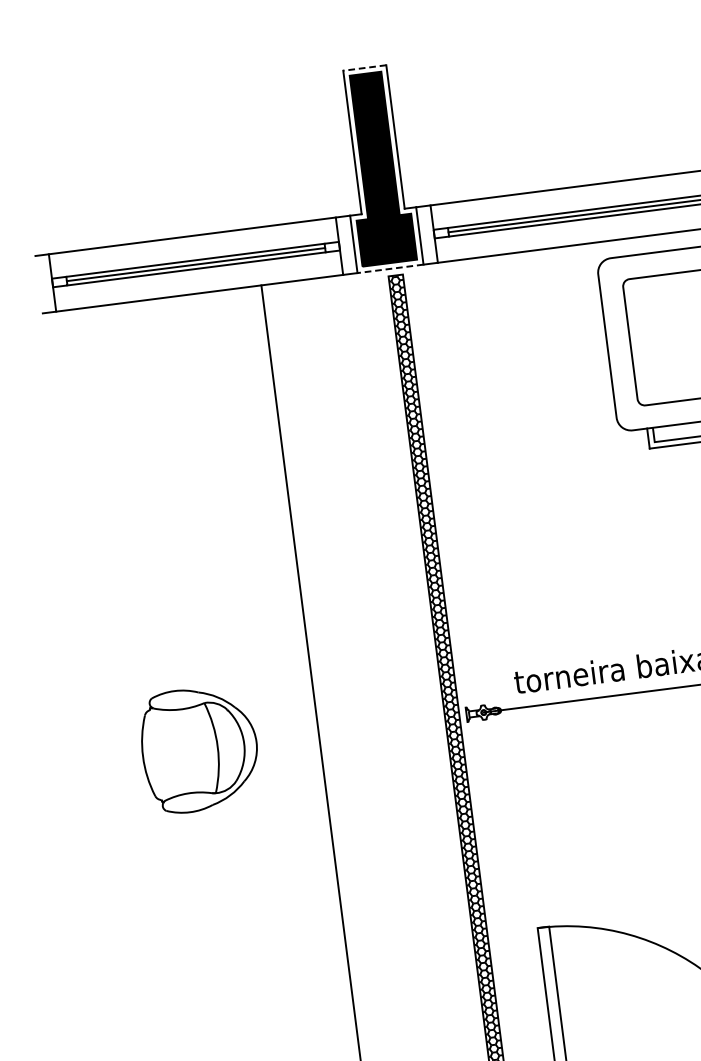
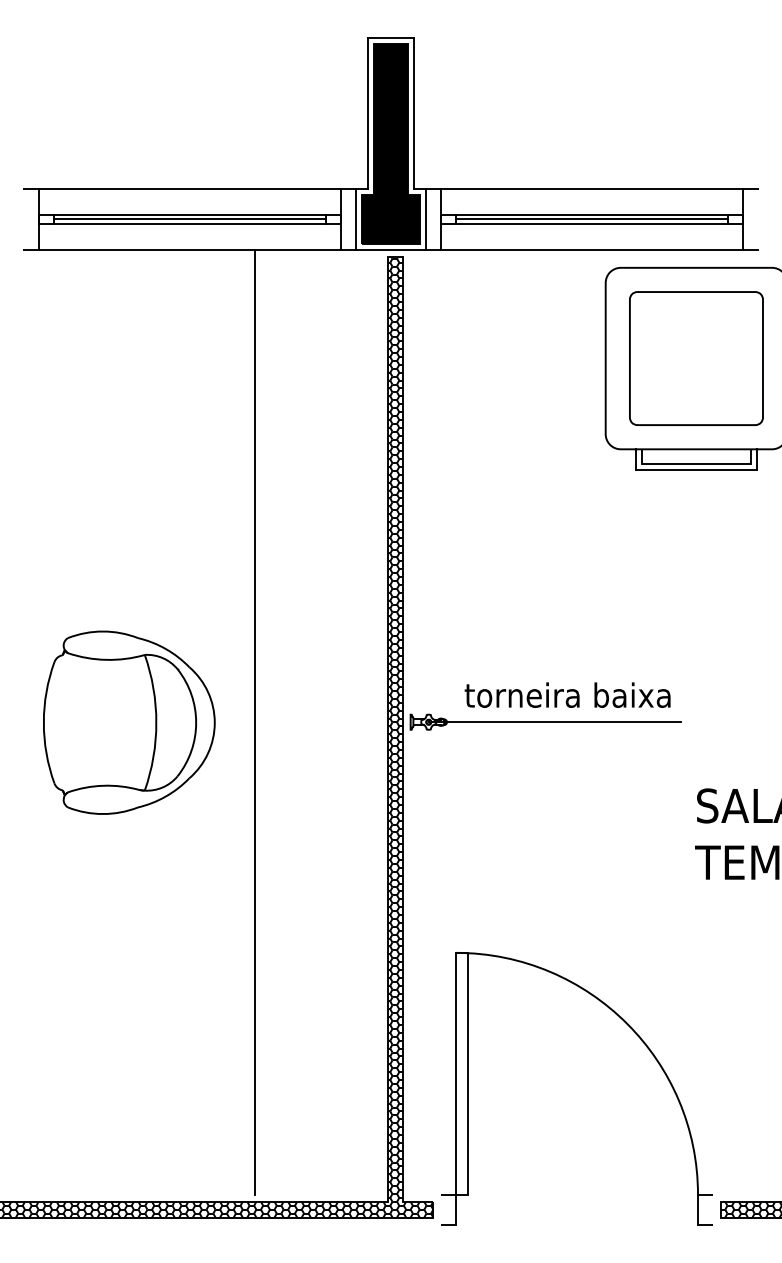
line: (365, 67) -> (391, 37), dashed -> solid
line: (390, 268) -> (390, 249), dashed -> solid
part: (199, 749) -> (129, 722), size x1.43

